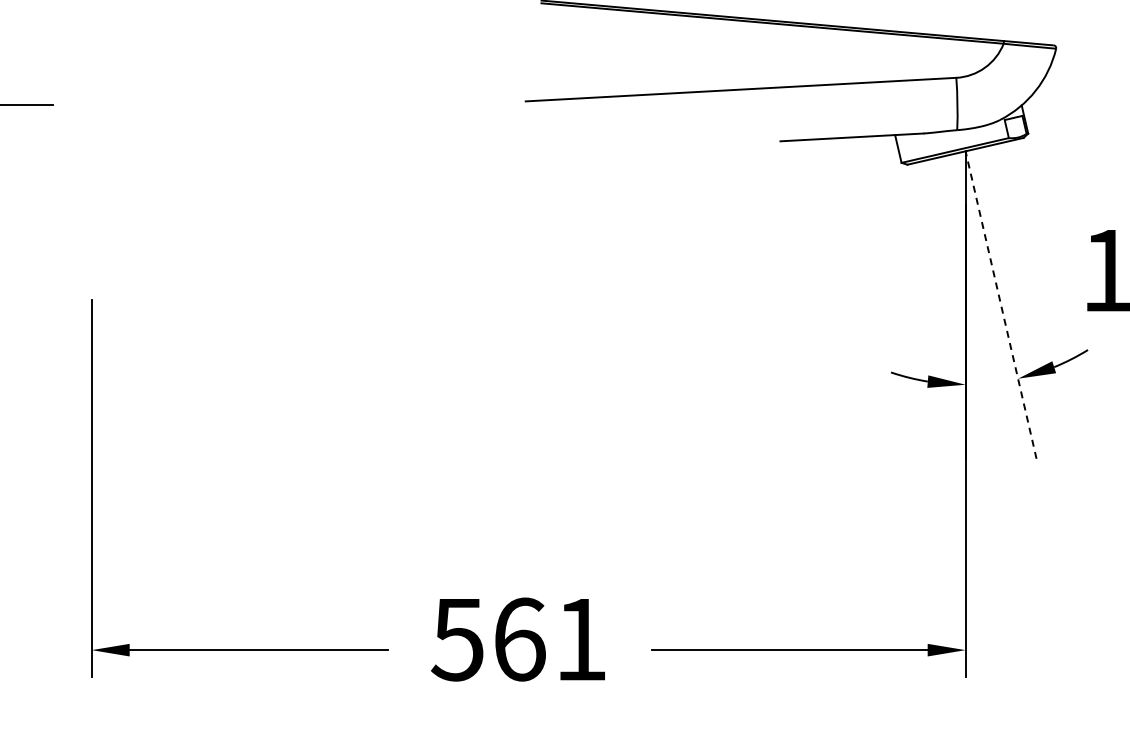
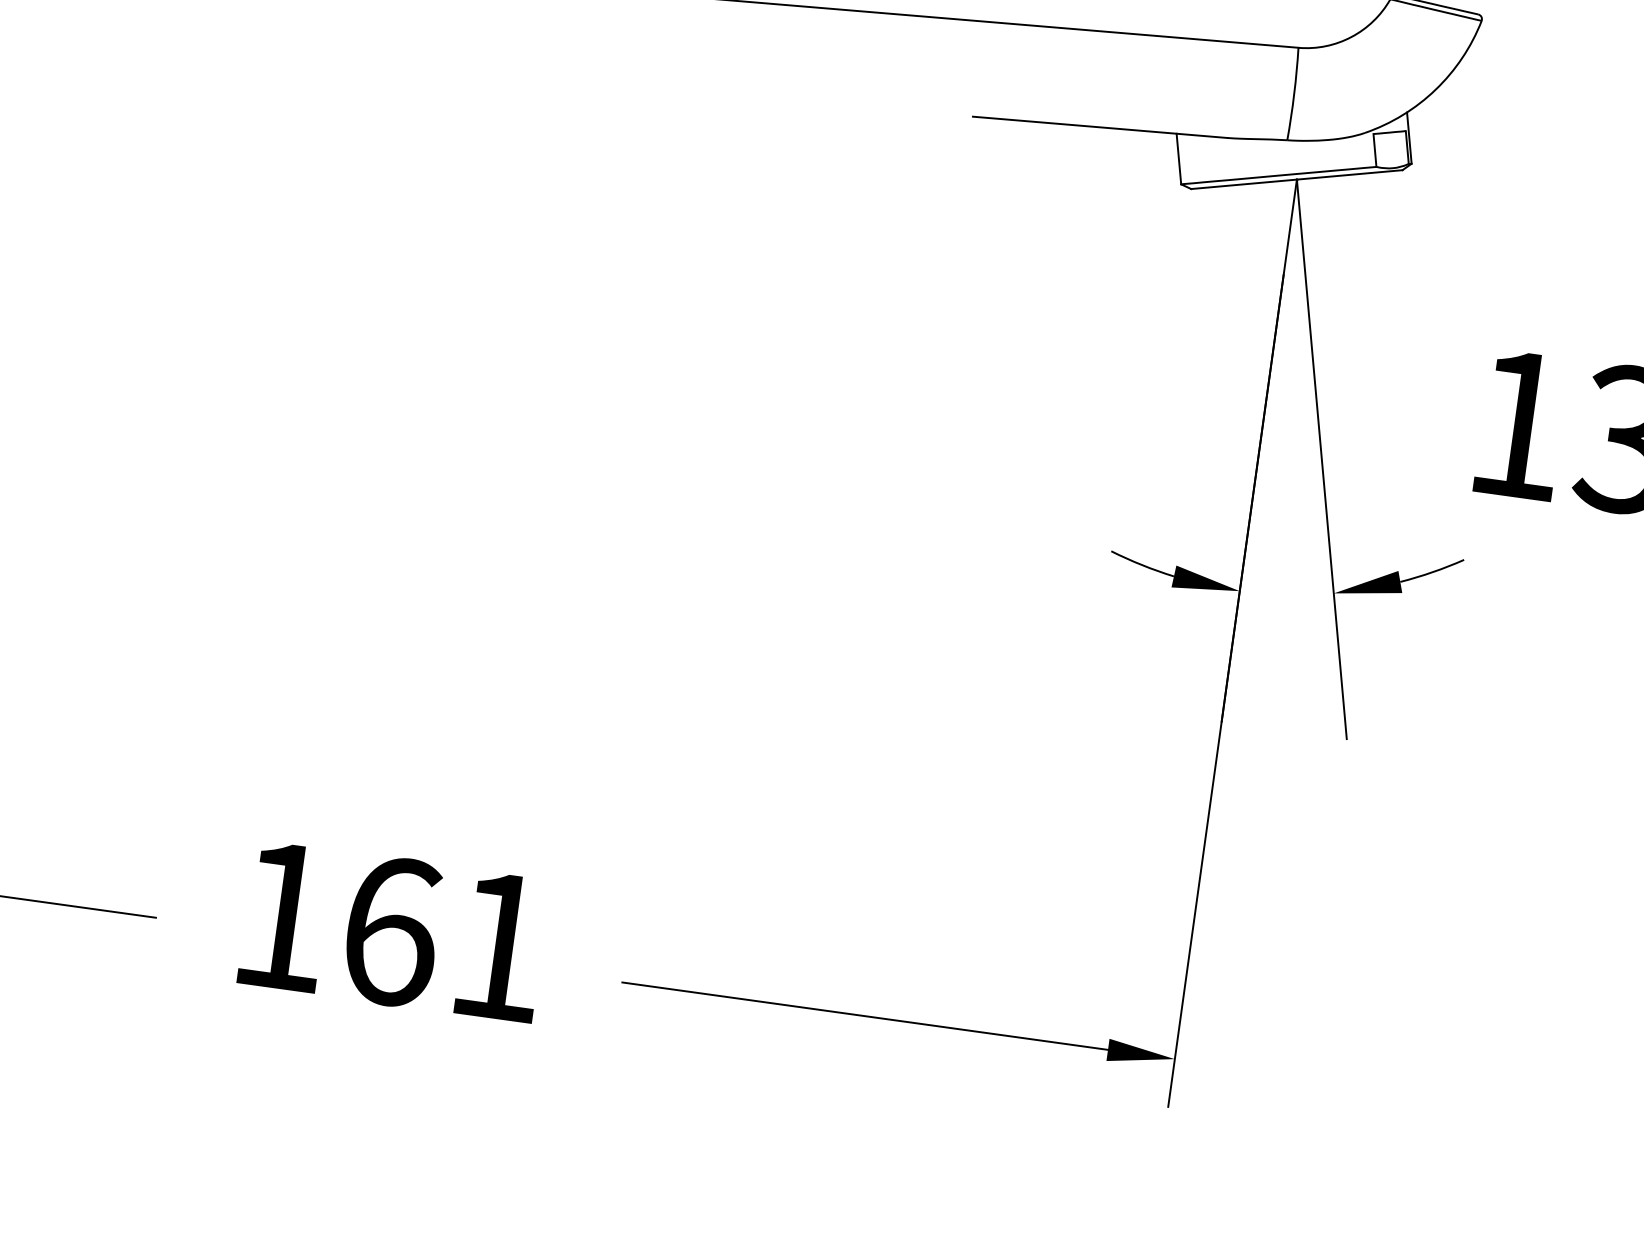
line: (1001, 305) -> (1322, 460), dashed -> solid
text: (457, 640) -> (281, 917), 561 -> 161

